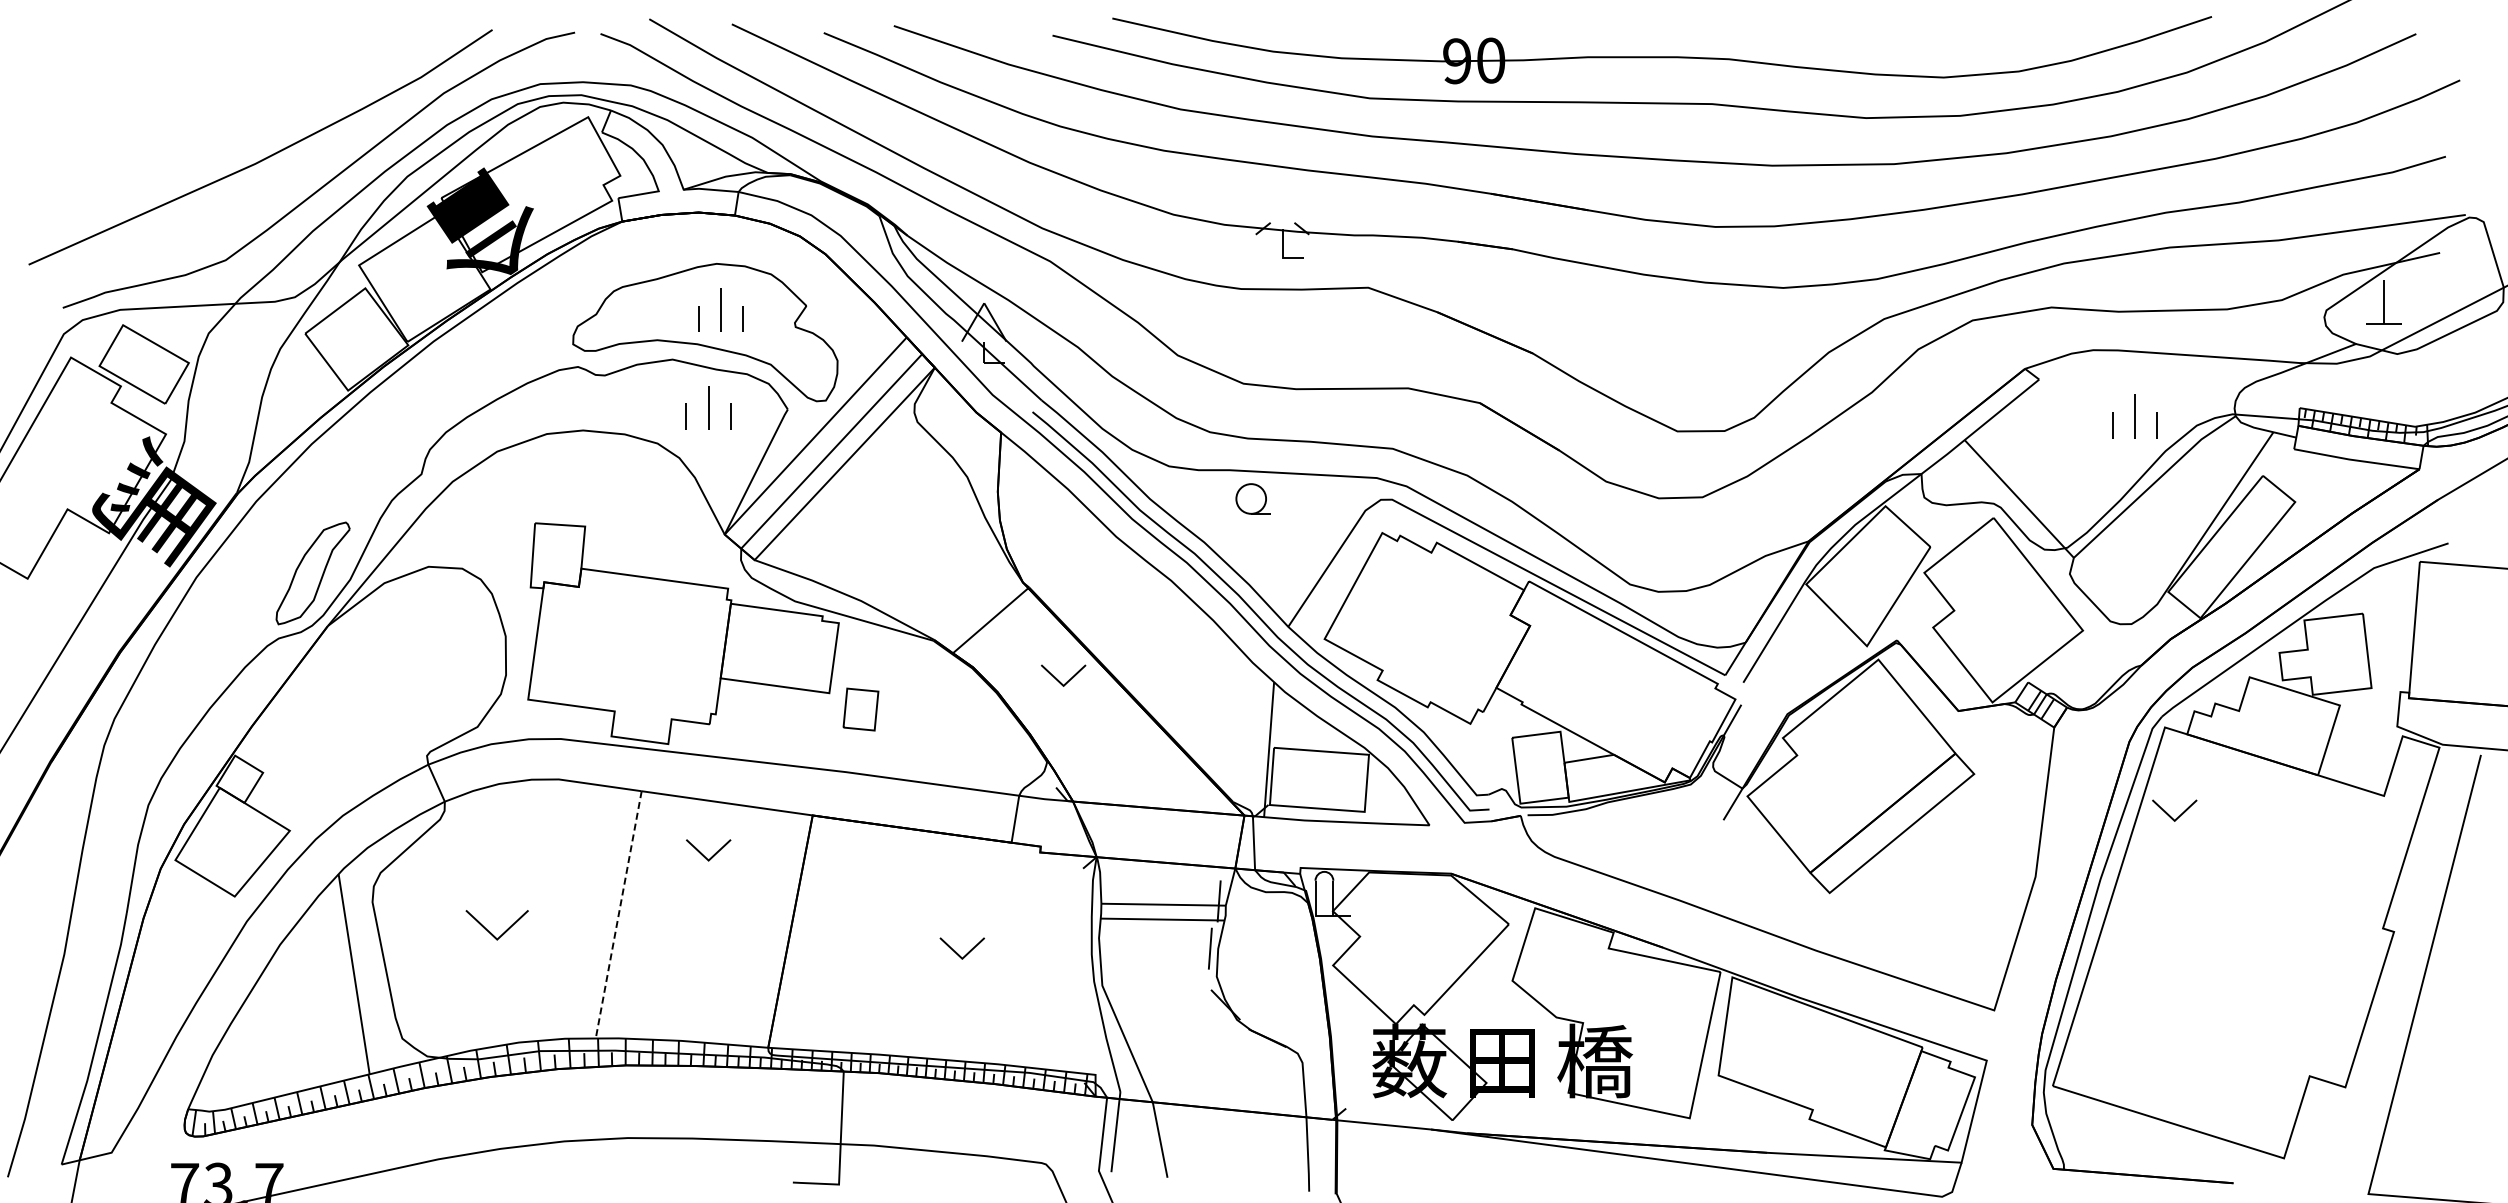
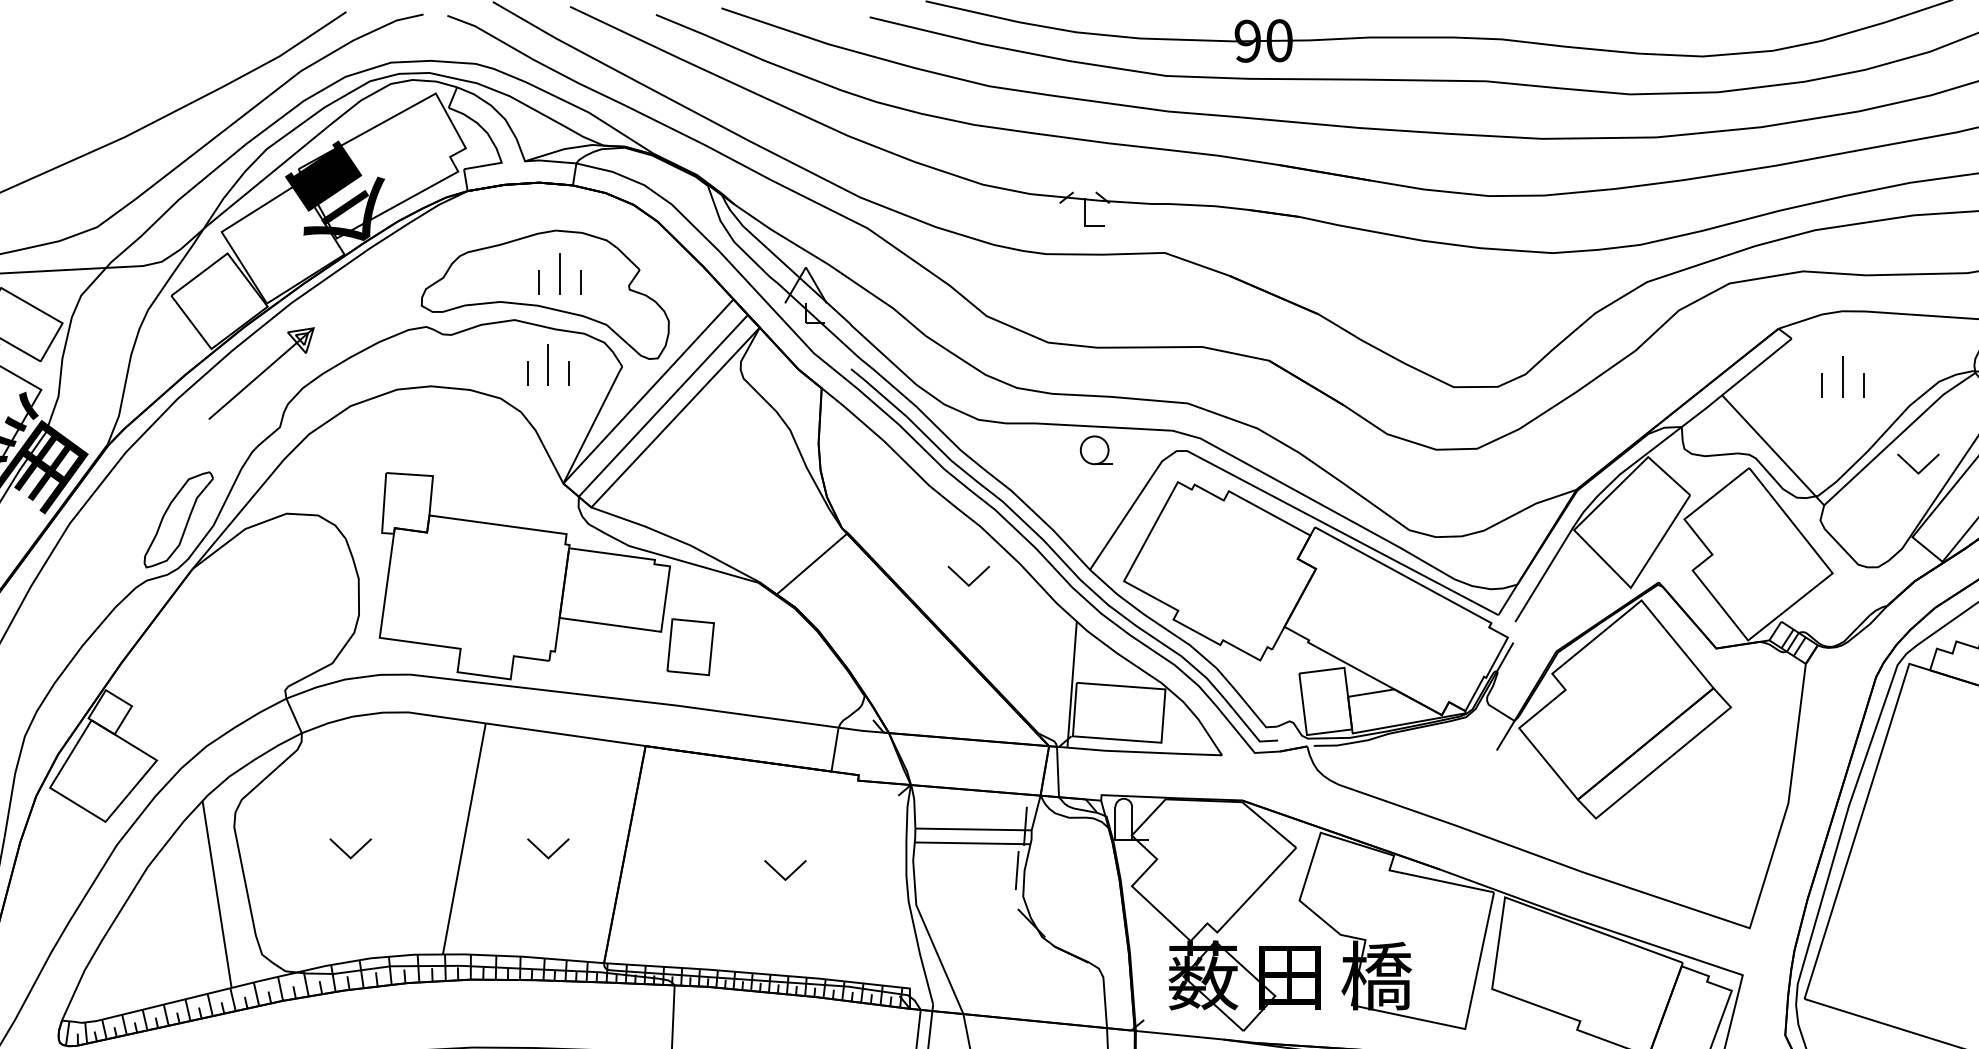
part: (401, 416) -> (261, 373), added
part: (2134, 416) -> (1842, 376), moved
part: (1252, 498) -> (1095, 449), moved
part: (1058, 679) -> (964, 579), moved
part: (860, 709) -> (690, 647), size x1.43
part: (2169, 814) -> (1913, 467), moved
part: (703, 854) -> (543, 852), moved
line: (618, 914) -> (464, 838), dashed -> solid
part: (496, 925) -> (350, 848), size x0.71

